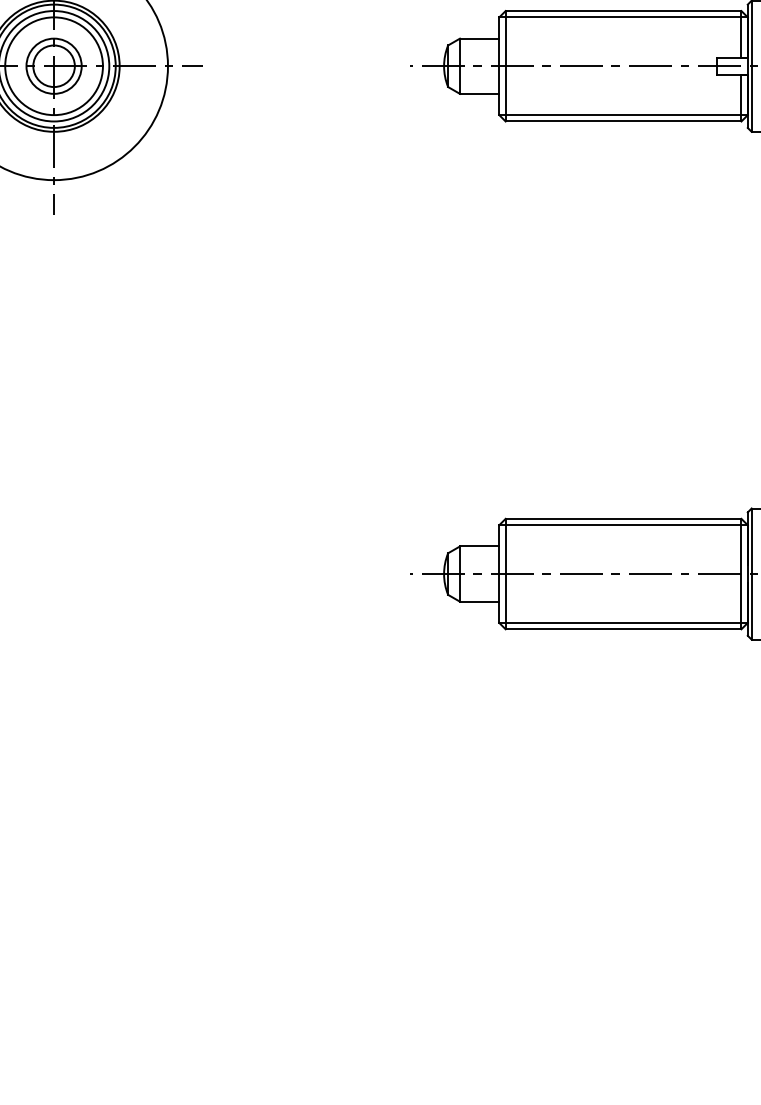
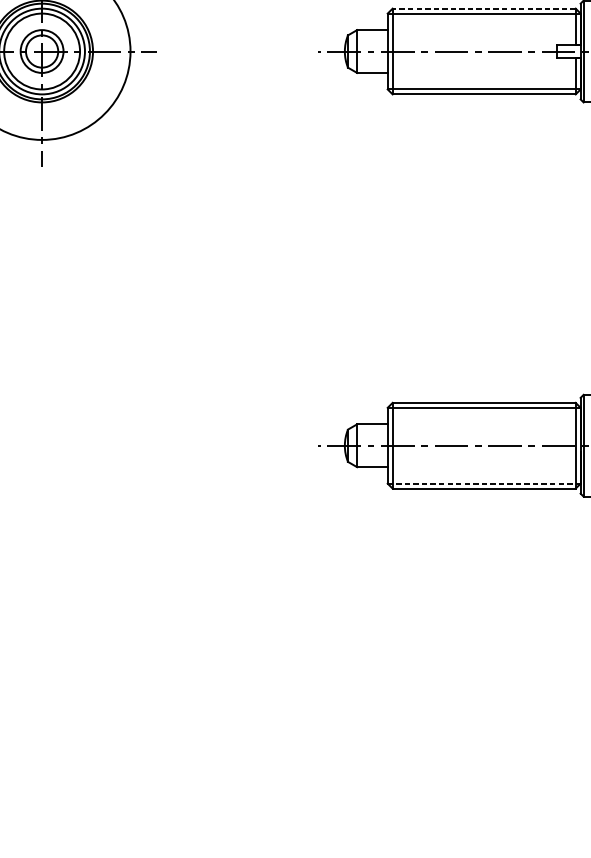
line: (623, 11) -> (484, 9), solid -> dashed
line: (624, 622) -> (484, 483), solid -> dashed

